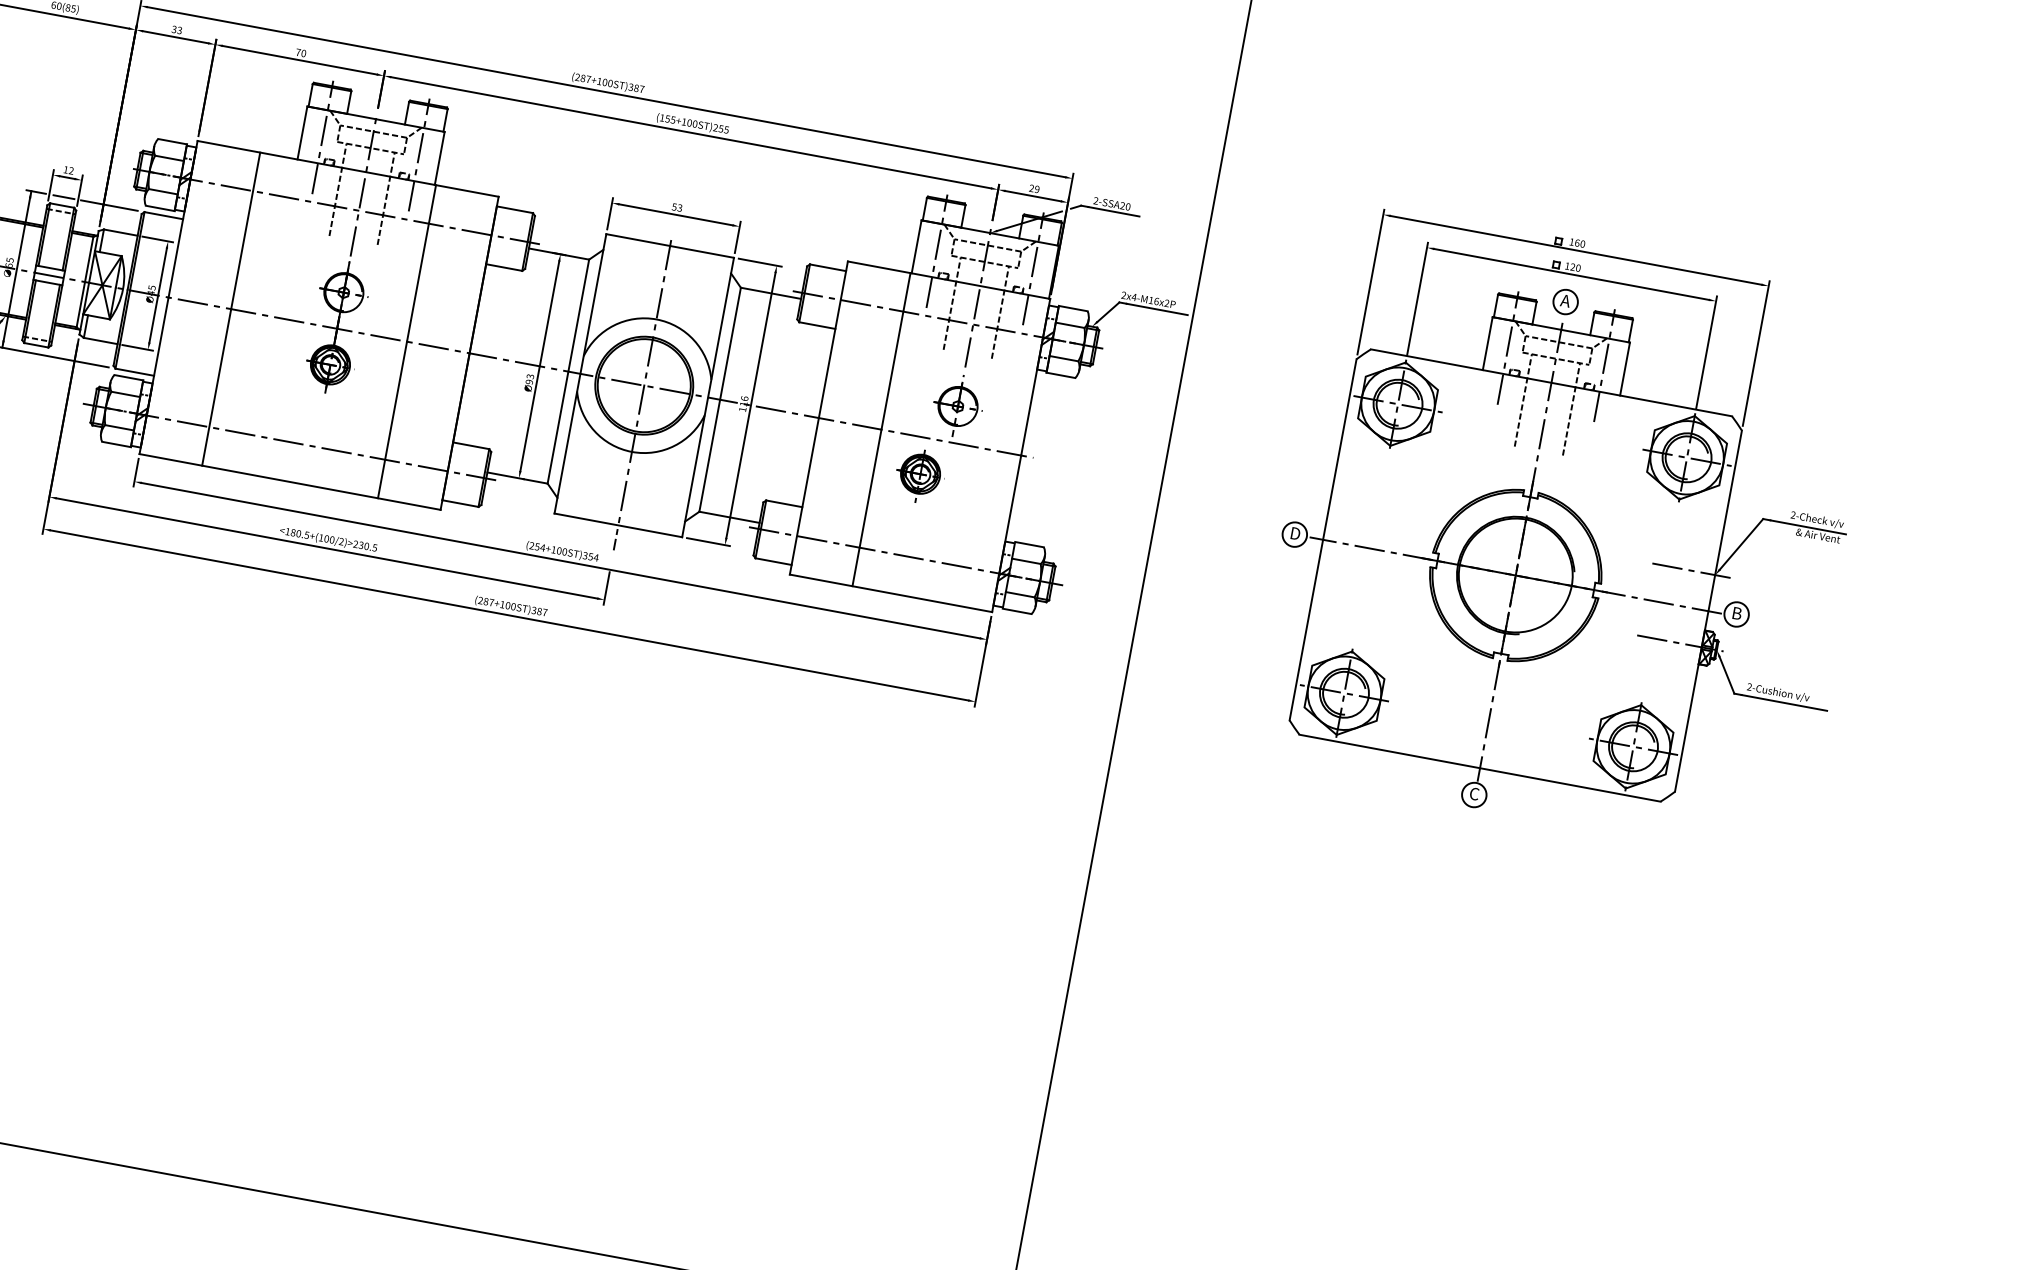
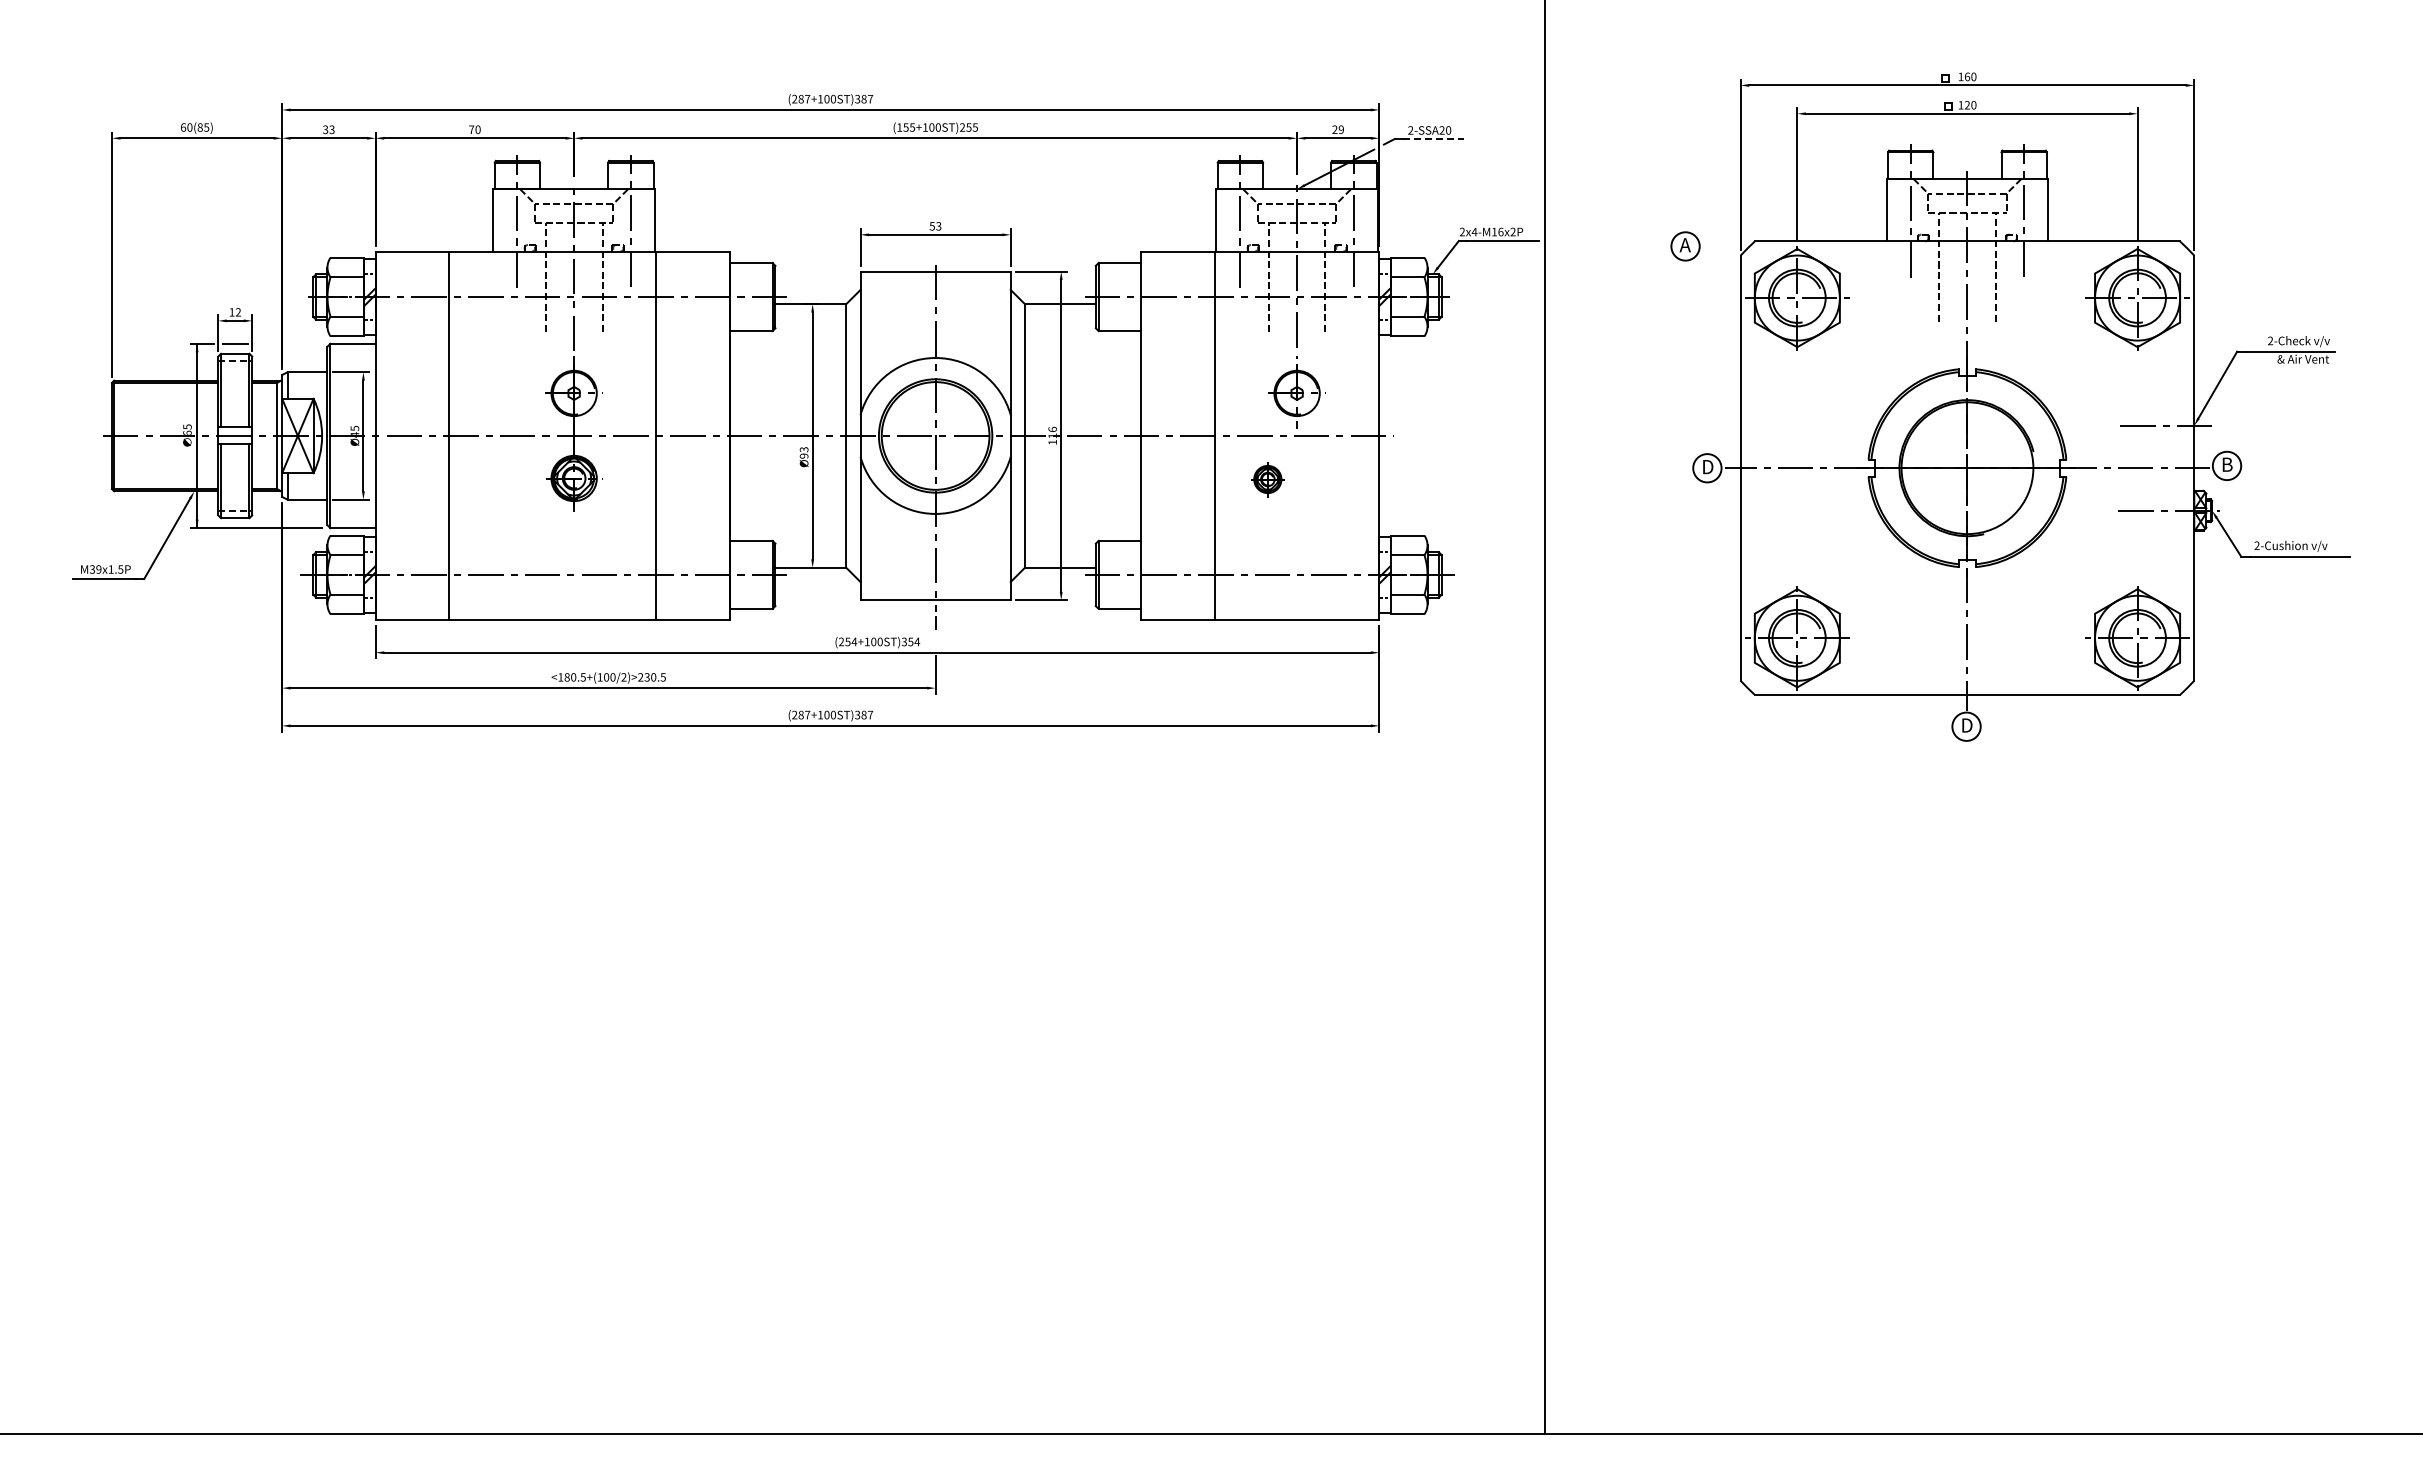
line: (109, 205) -> (288, 343), removed
line: (1114, 211) -> (1433, 138), solid -> dashed
part: (1565, 302) -> (1685, 246), moved
part: (918, 475) -> (1266, 480), size x0.6
text: (1474, 793) -> (1966, 725), C -> D

